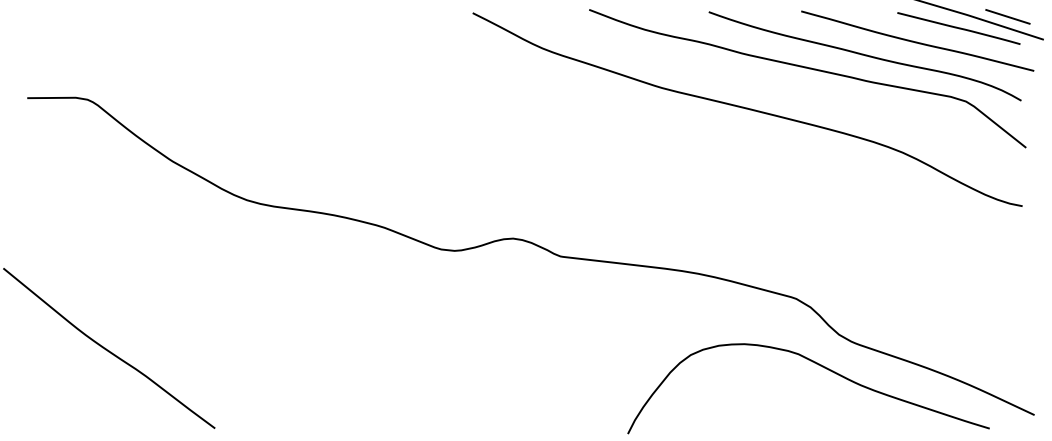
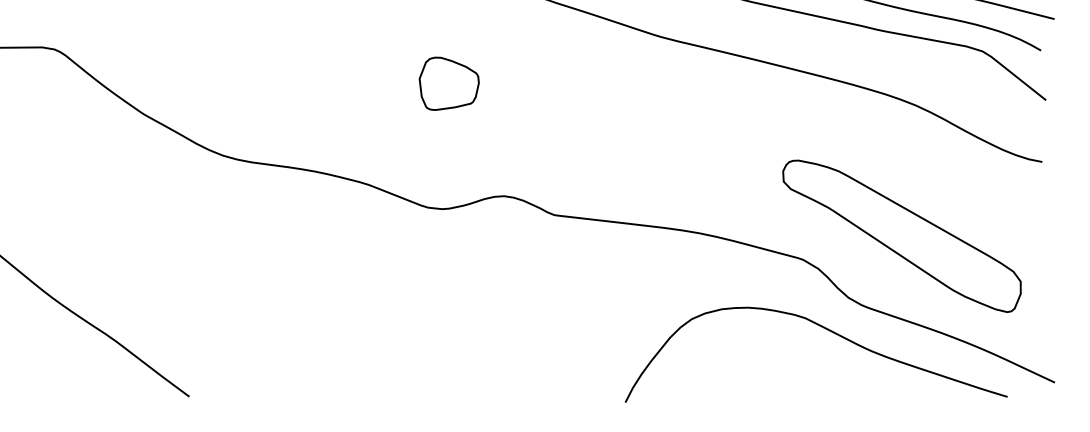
part: (461, 131) -> (449, 83), added
part: (889, 276) -> (901, 236), added

